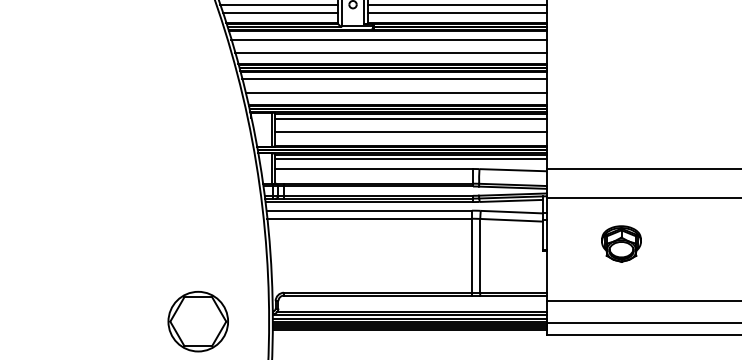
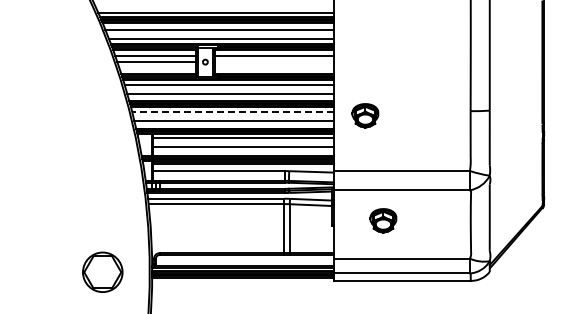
line: (457, 5) -> (274, 62), removed
line: (280, 12) -> (157, 67), removed
line: (457, 12) -> (274, 67), removed
line: (395, 79) -> (233, 111), solid -> dashed
part: (594, 85) -> (365, 115), added

